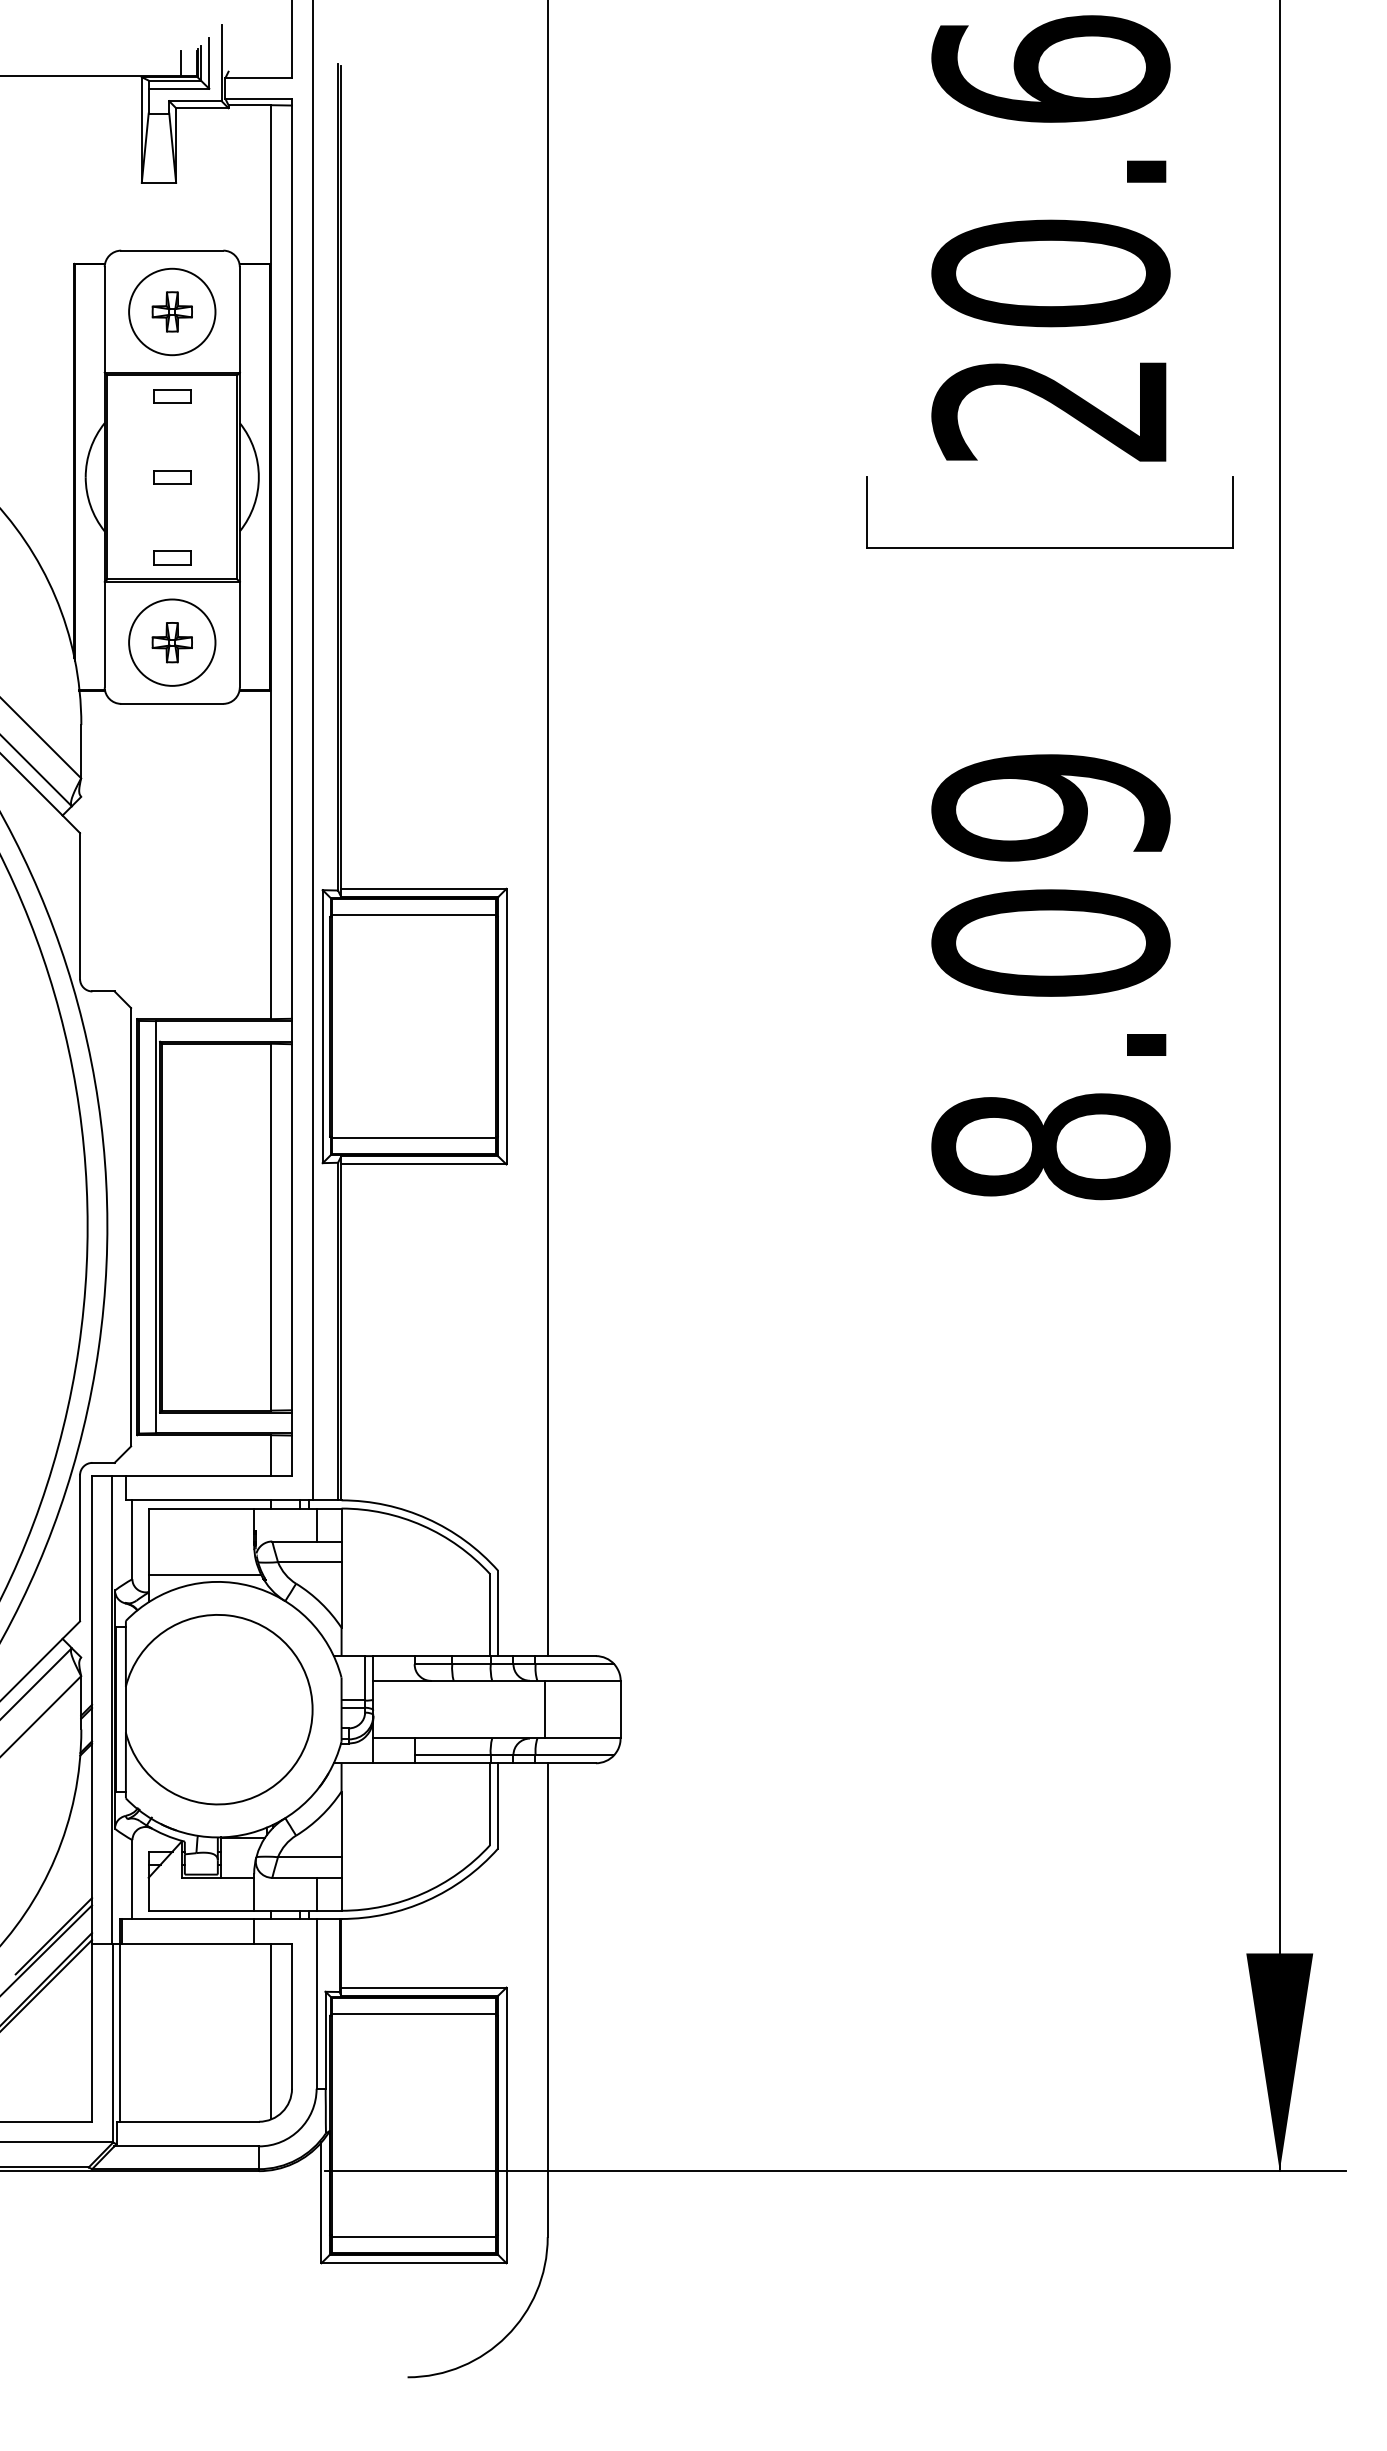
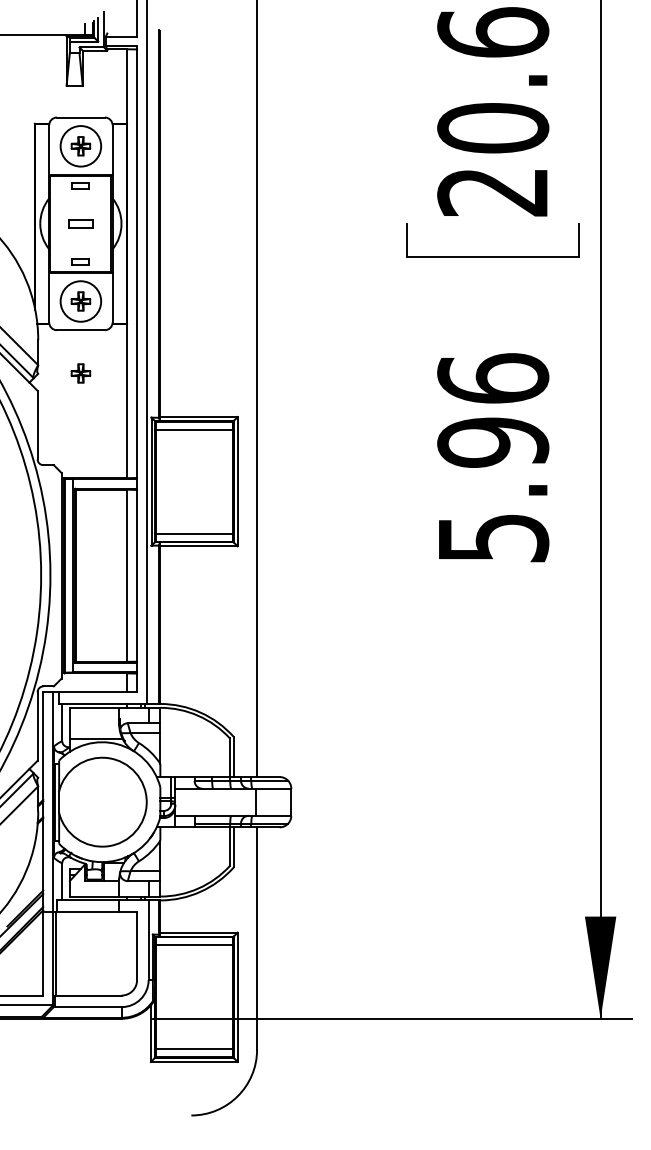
part: (171, 476) -> (80, 223), size x1.4
part: (171, 796) -> (80, 373), added
text: (1051, 977) -> (493, 458), 8.09 -> 5.96
line: (271, 2032) -> (127, 953), removed

